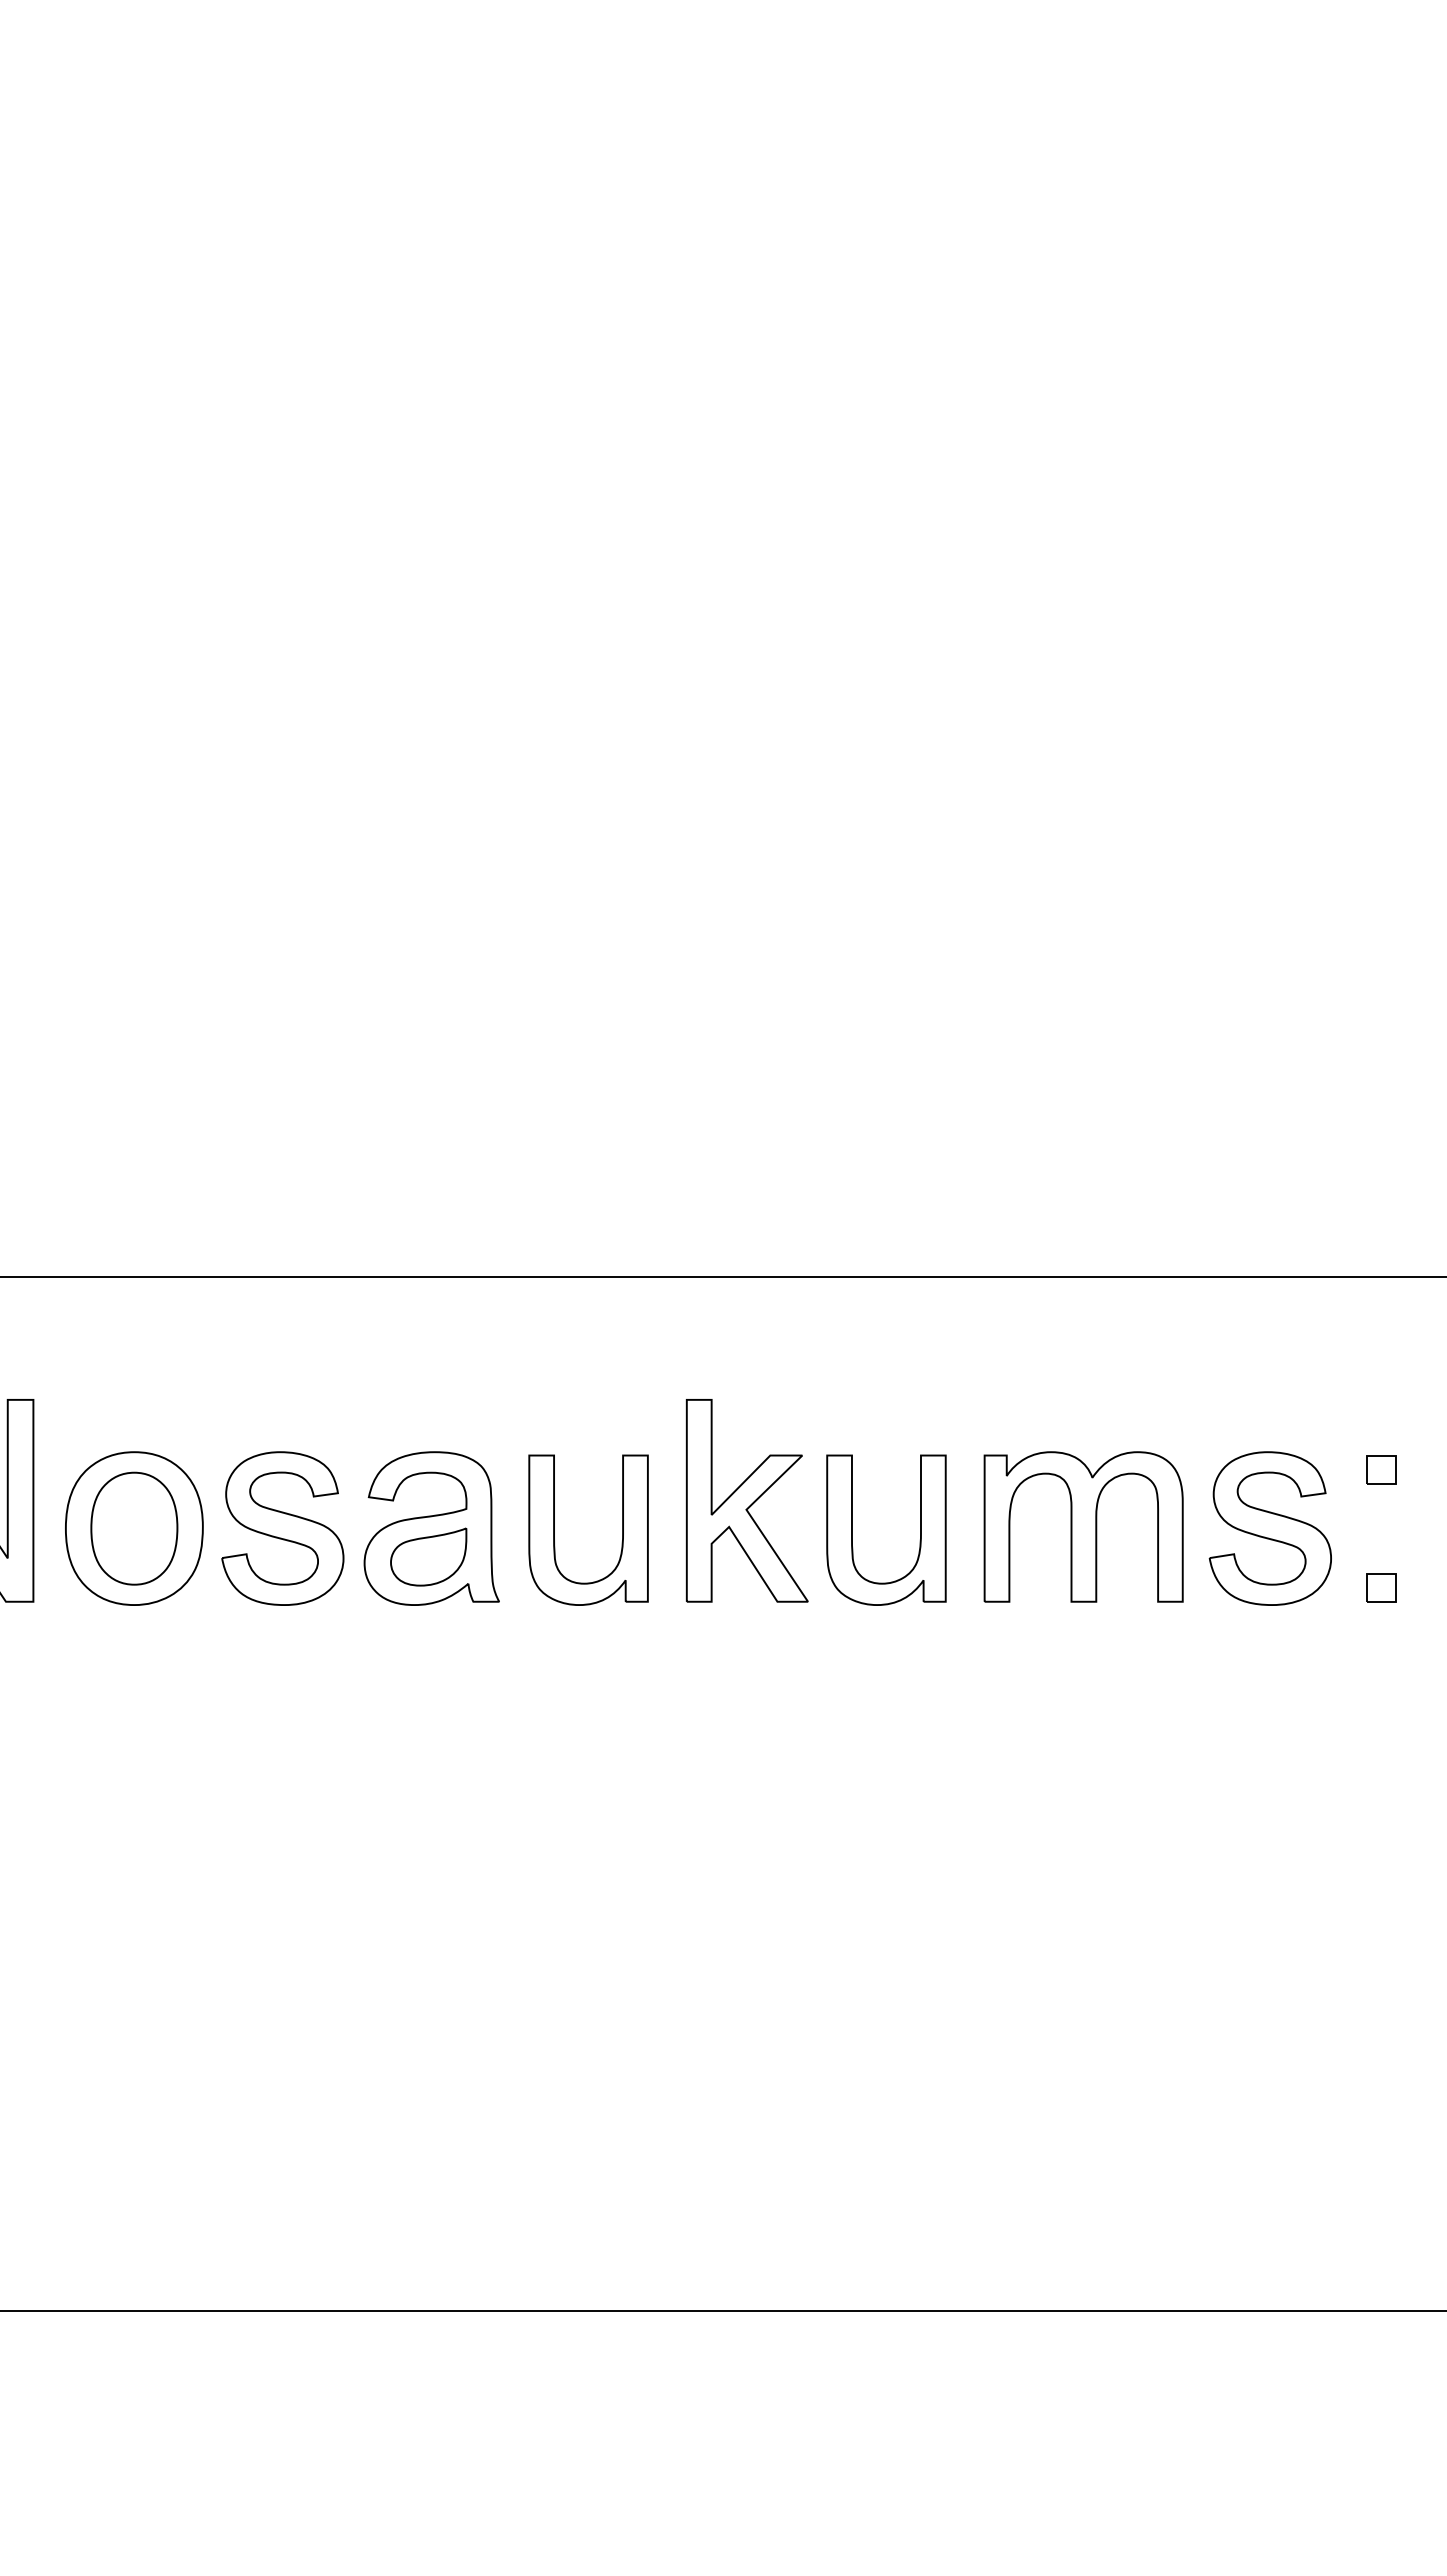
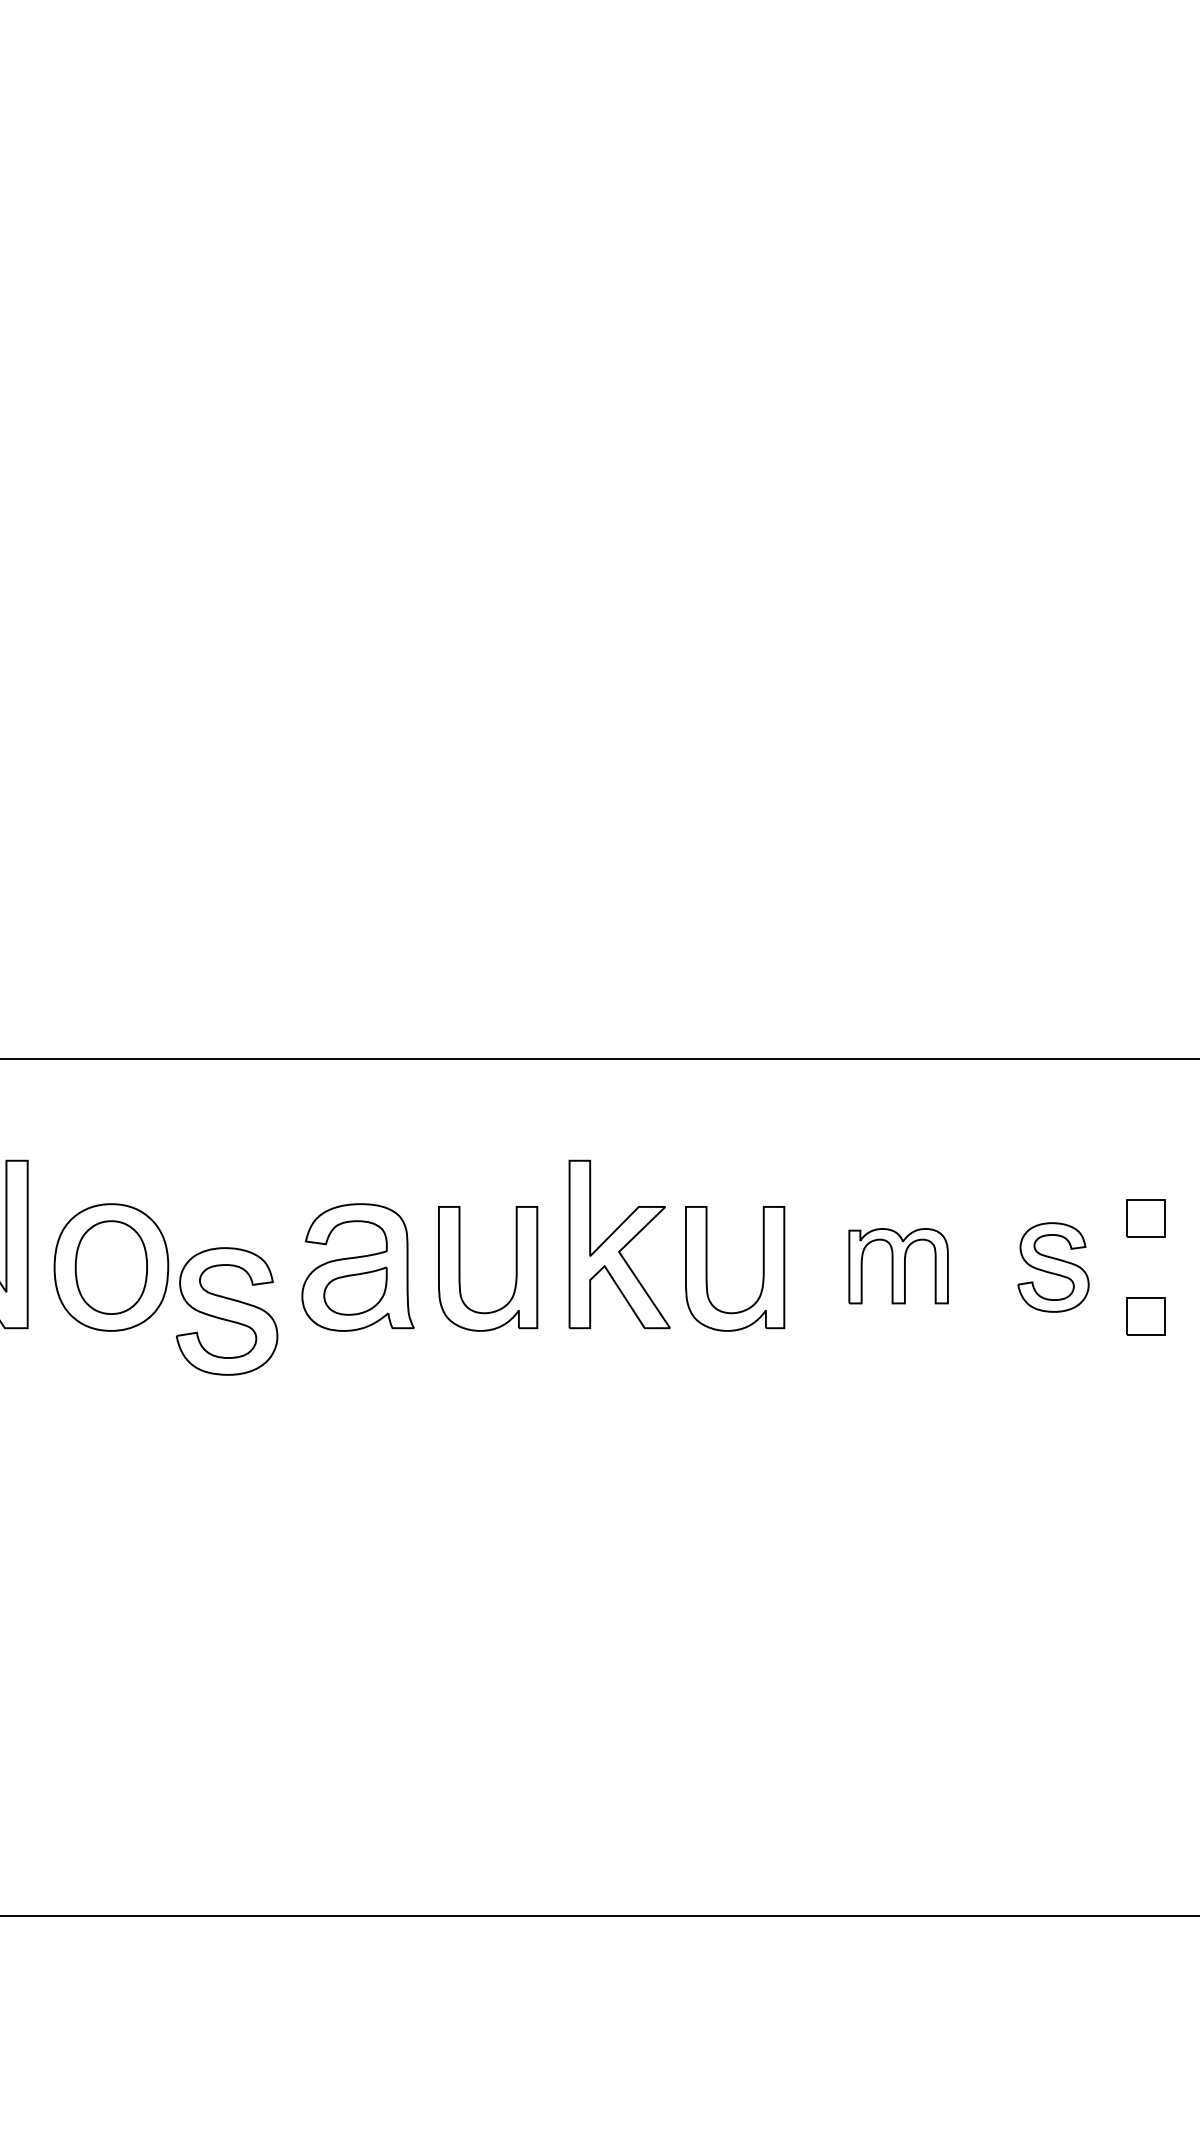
part: (1381, 1469) -> (1145, 1218), size x1.6
part: (1083, 1526) -> (898, 1265), size x0.6
part: (282, 1528) -> (226, 1311), moved
part: (1269, 1528) -> (1052, 1267), size x0.7
part: (1381, 1587) -> (1145, 1316), size x1.6

